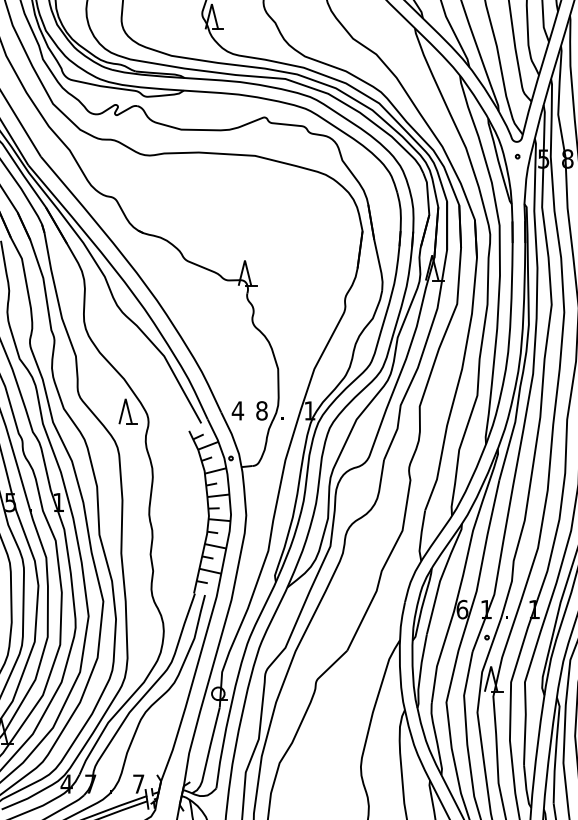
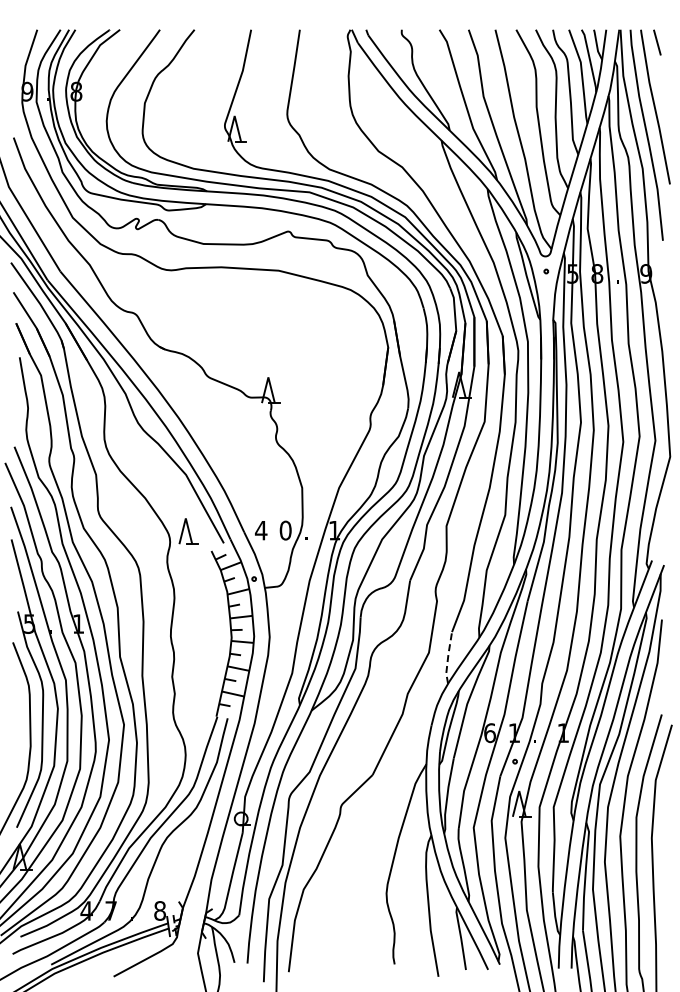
text: (261, 410) -> (285, 530), 8 -> 0
part: (128, 411) -> (188, 531), moved
line: (421, 535) -> (448, 657), solid -> dashed
text: (138, 783) -> (159, 910), 7 -> 8

